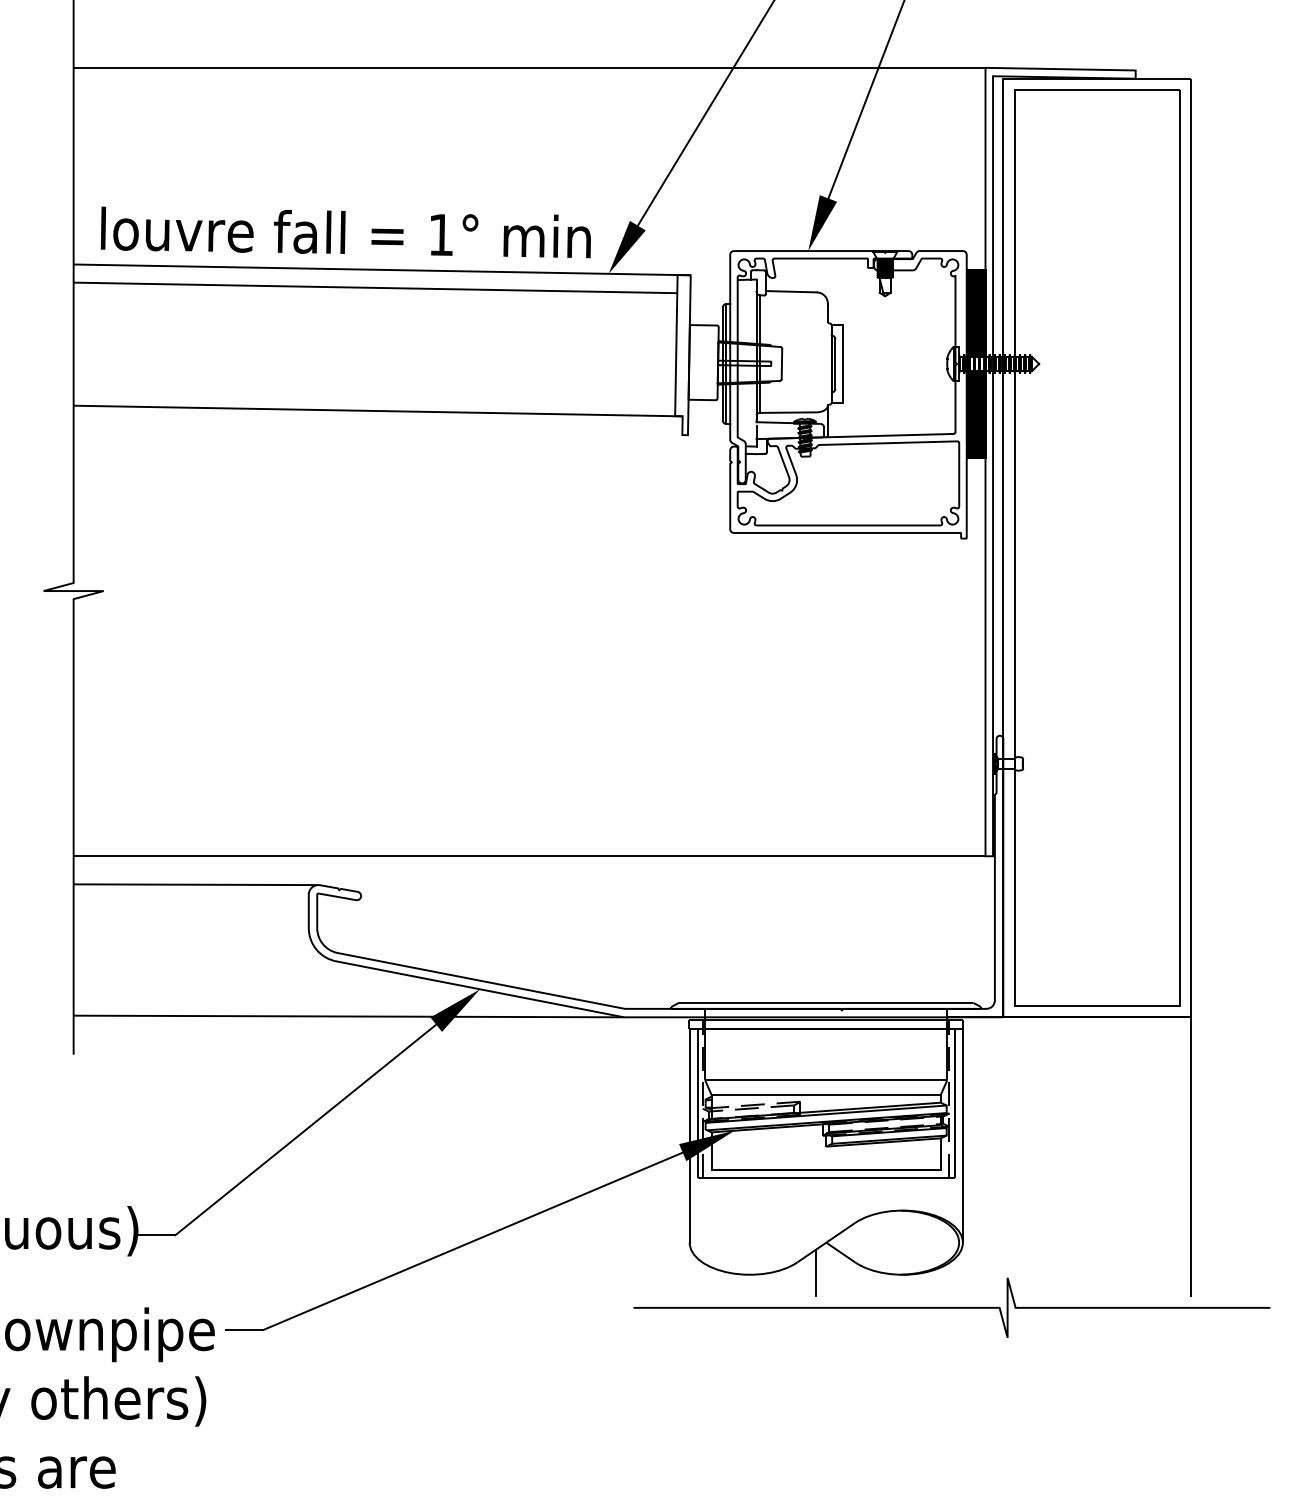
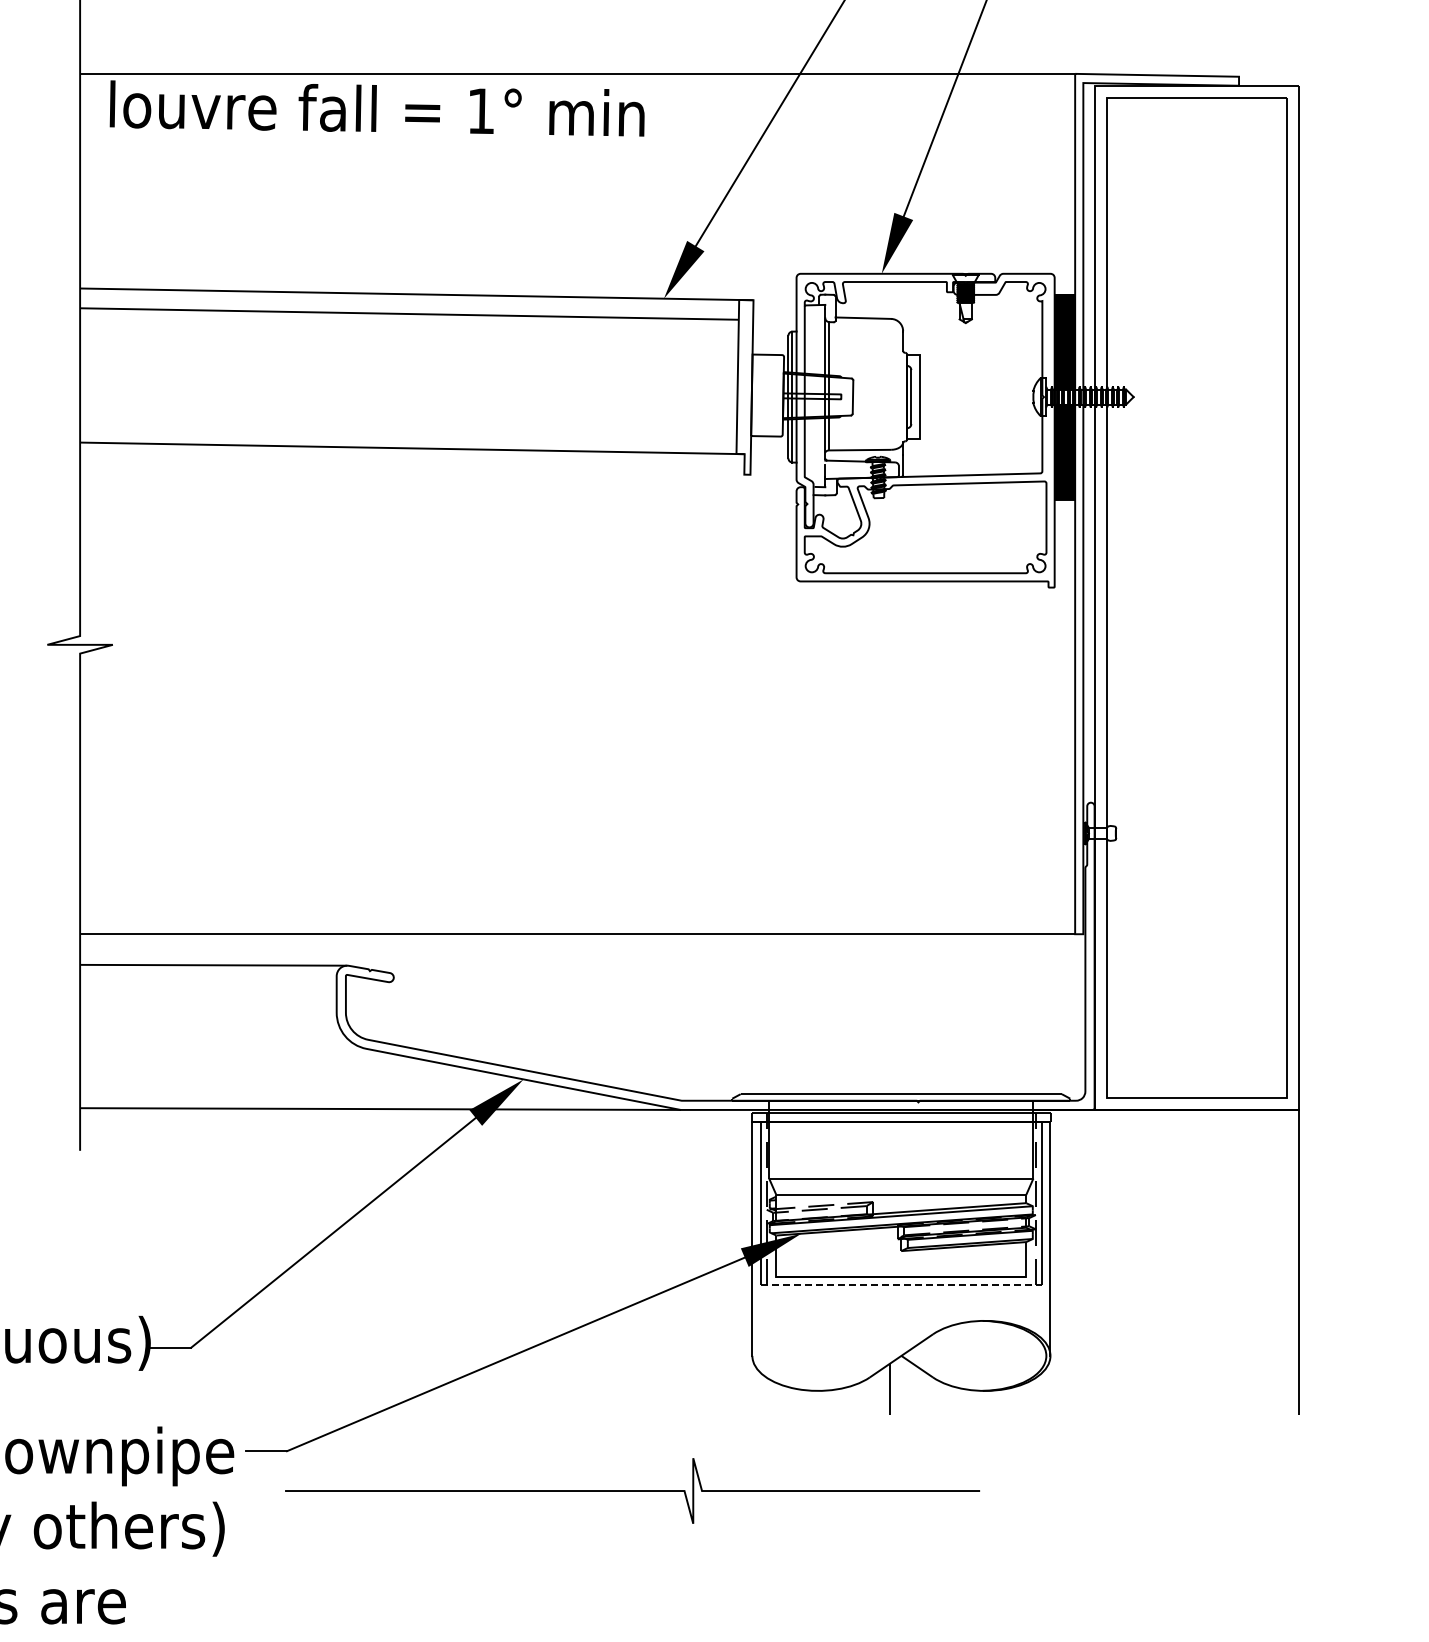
text: (345, 232) -> (376, 108), moved
line: (826, 1178) -> (901, 1285), solid -> dashed
curve: (951, 1307) -> (632, 1490), moved

